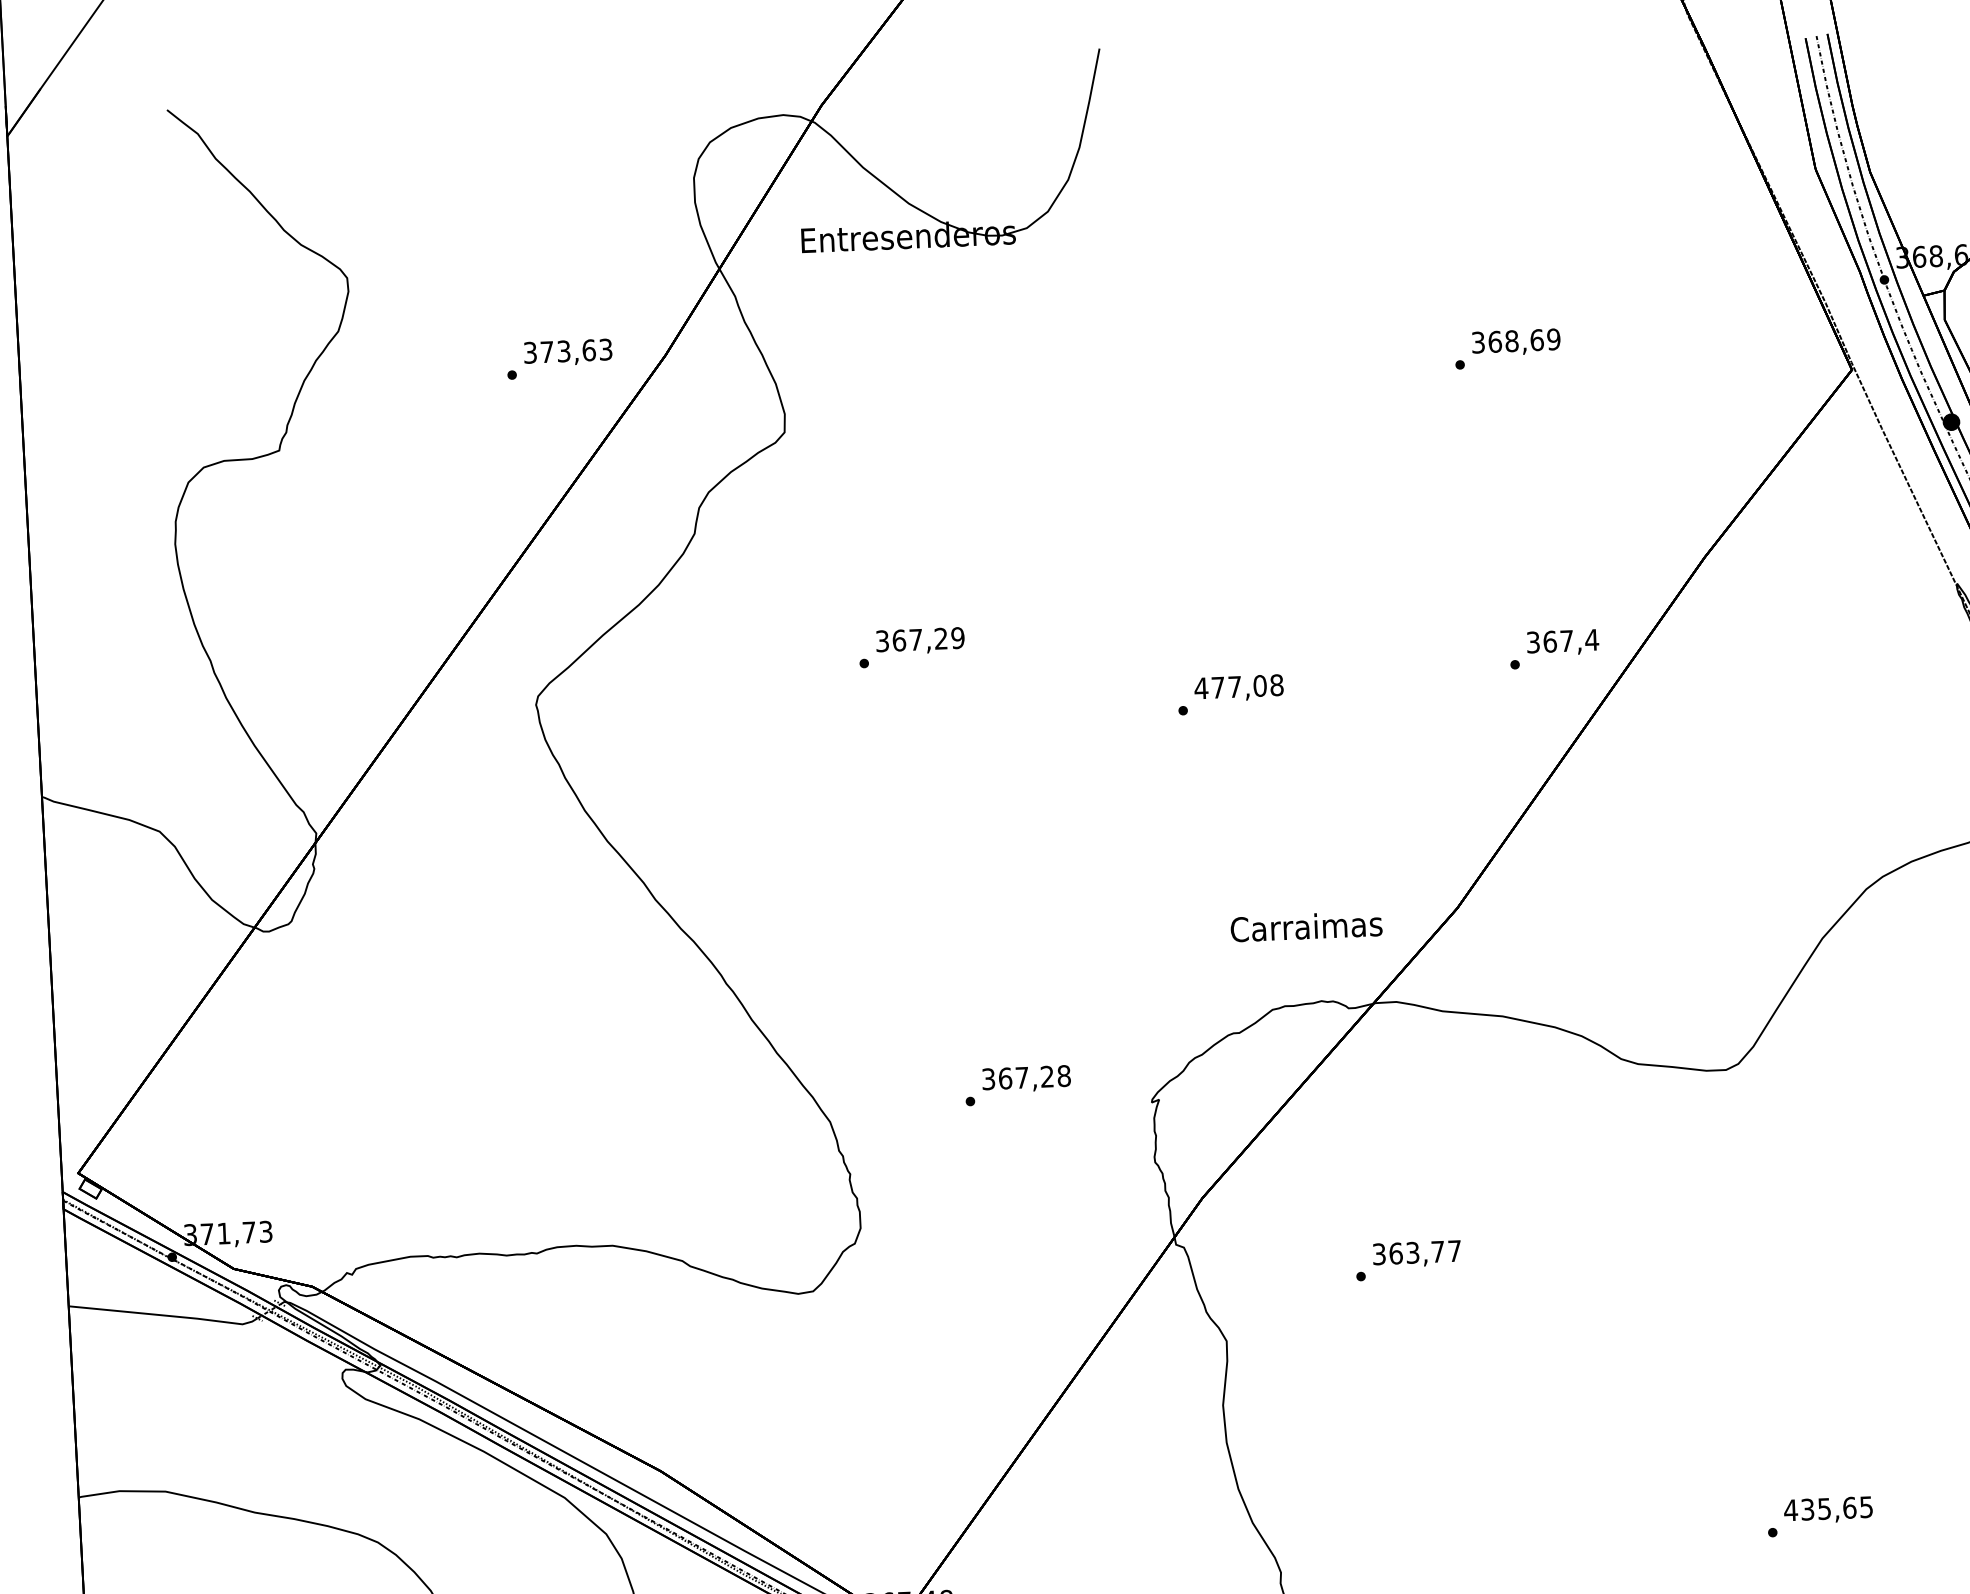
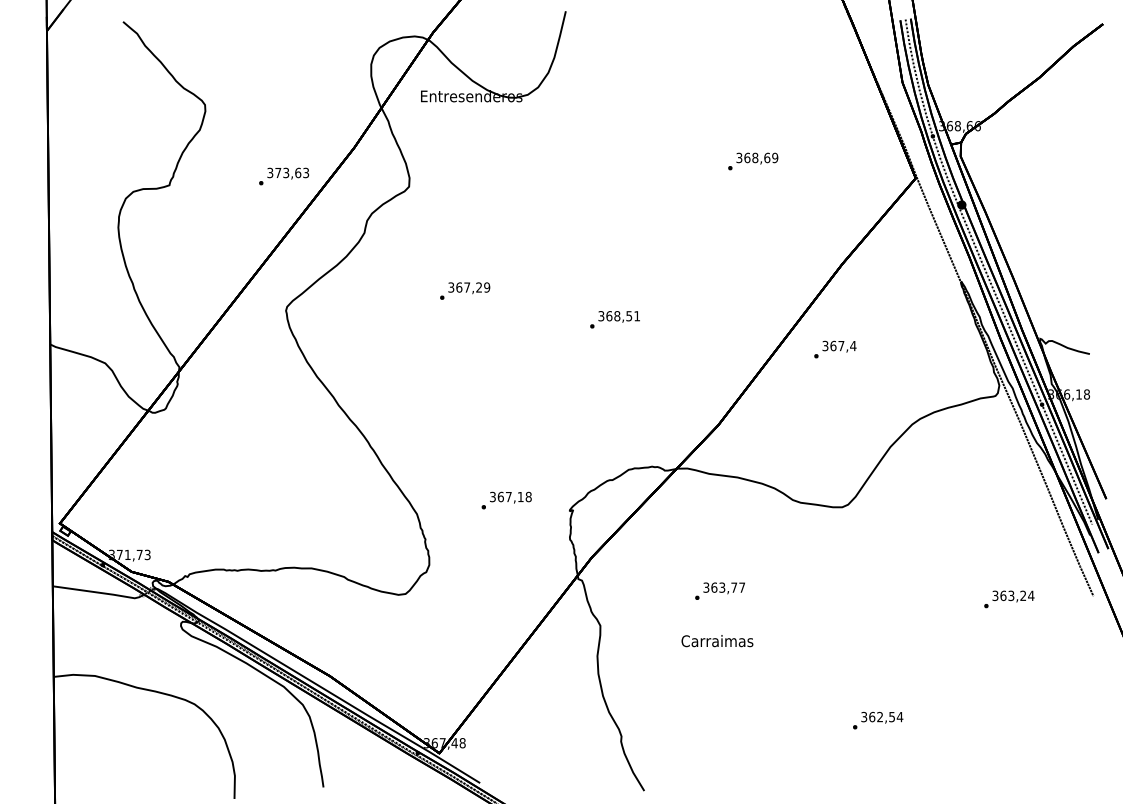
text: (560, 358) -> (284, 176), moved
text: (1554, 648) -> (835, 349), moved
text: (1239, 687) -> (619, 316), 477,08 -> 368,51
text: (1306, 927) -> (717, 641), moved
text: (1046, 1075) -> (520, 496), 367,28 -> 367,18
text: (1407, 1259) -> (719, 590), moved
text: (1829, 1507) -> (882, 716), 435,65 -> 362,54

